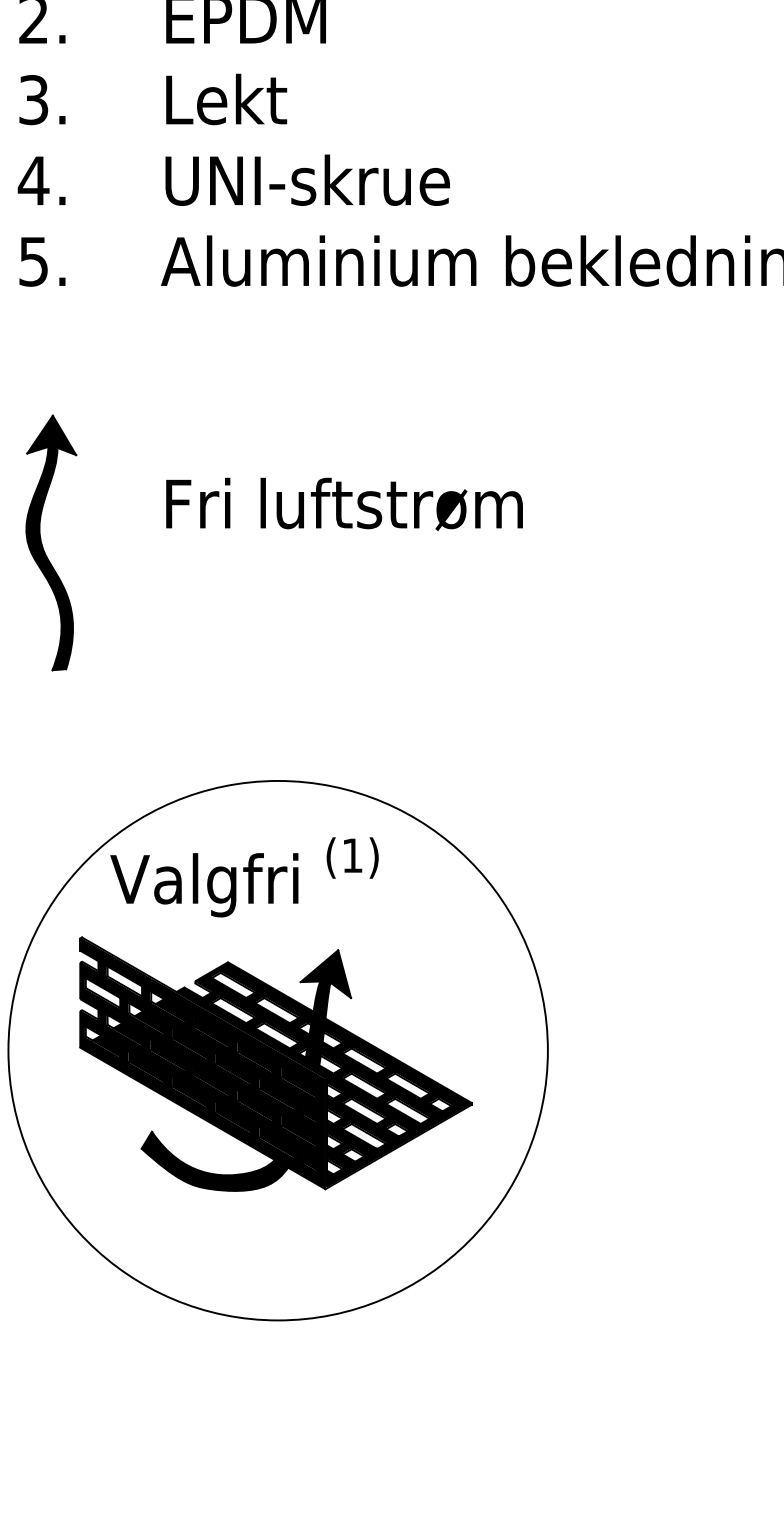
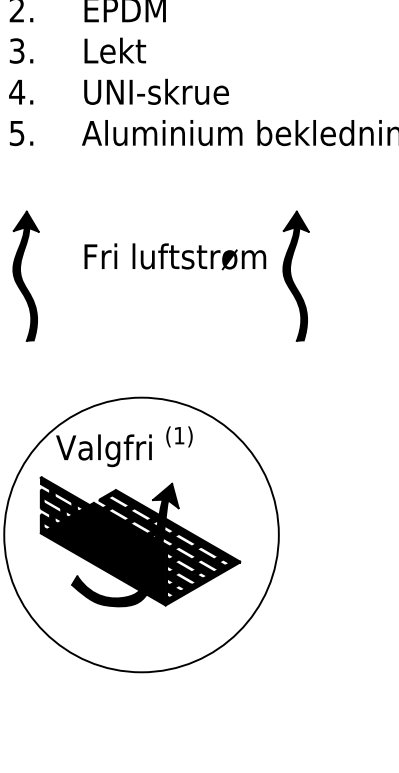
part: (580, 540) -> (295, 275), added

